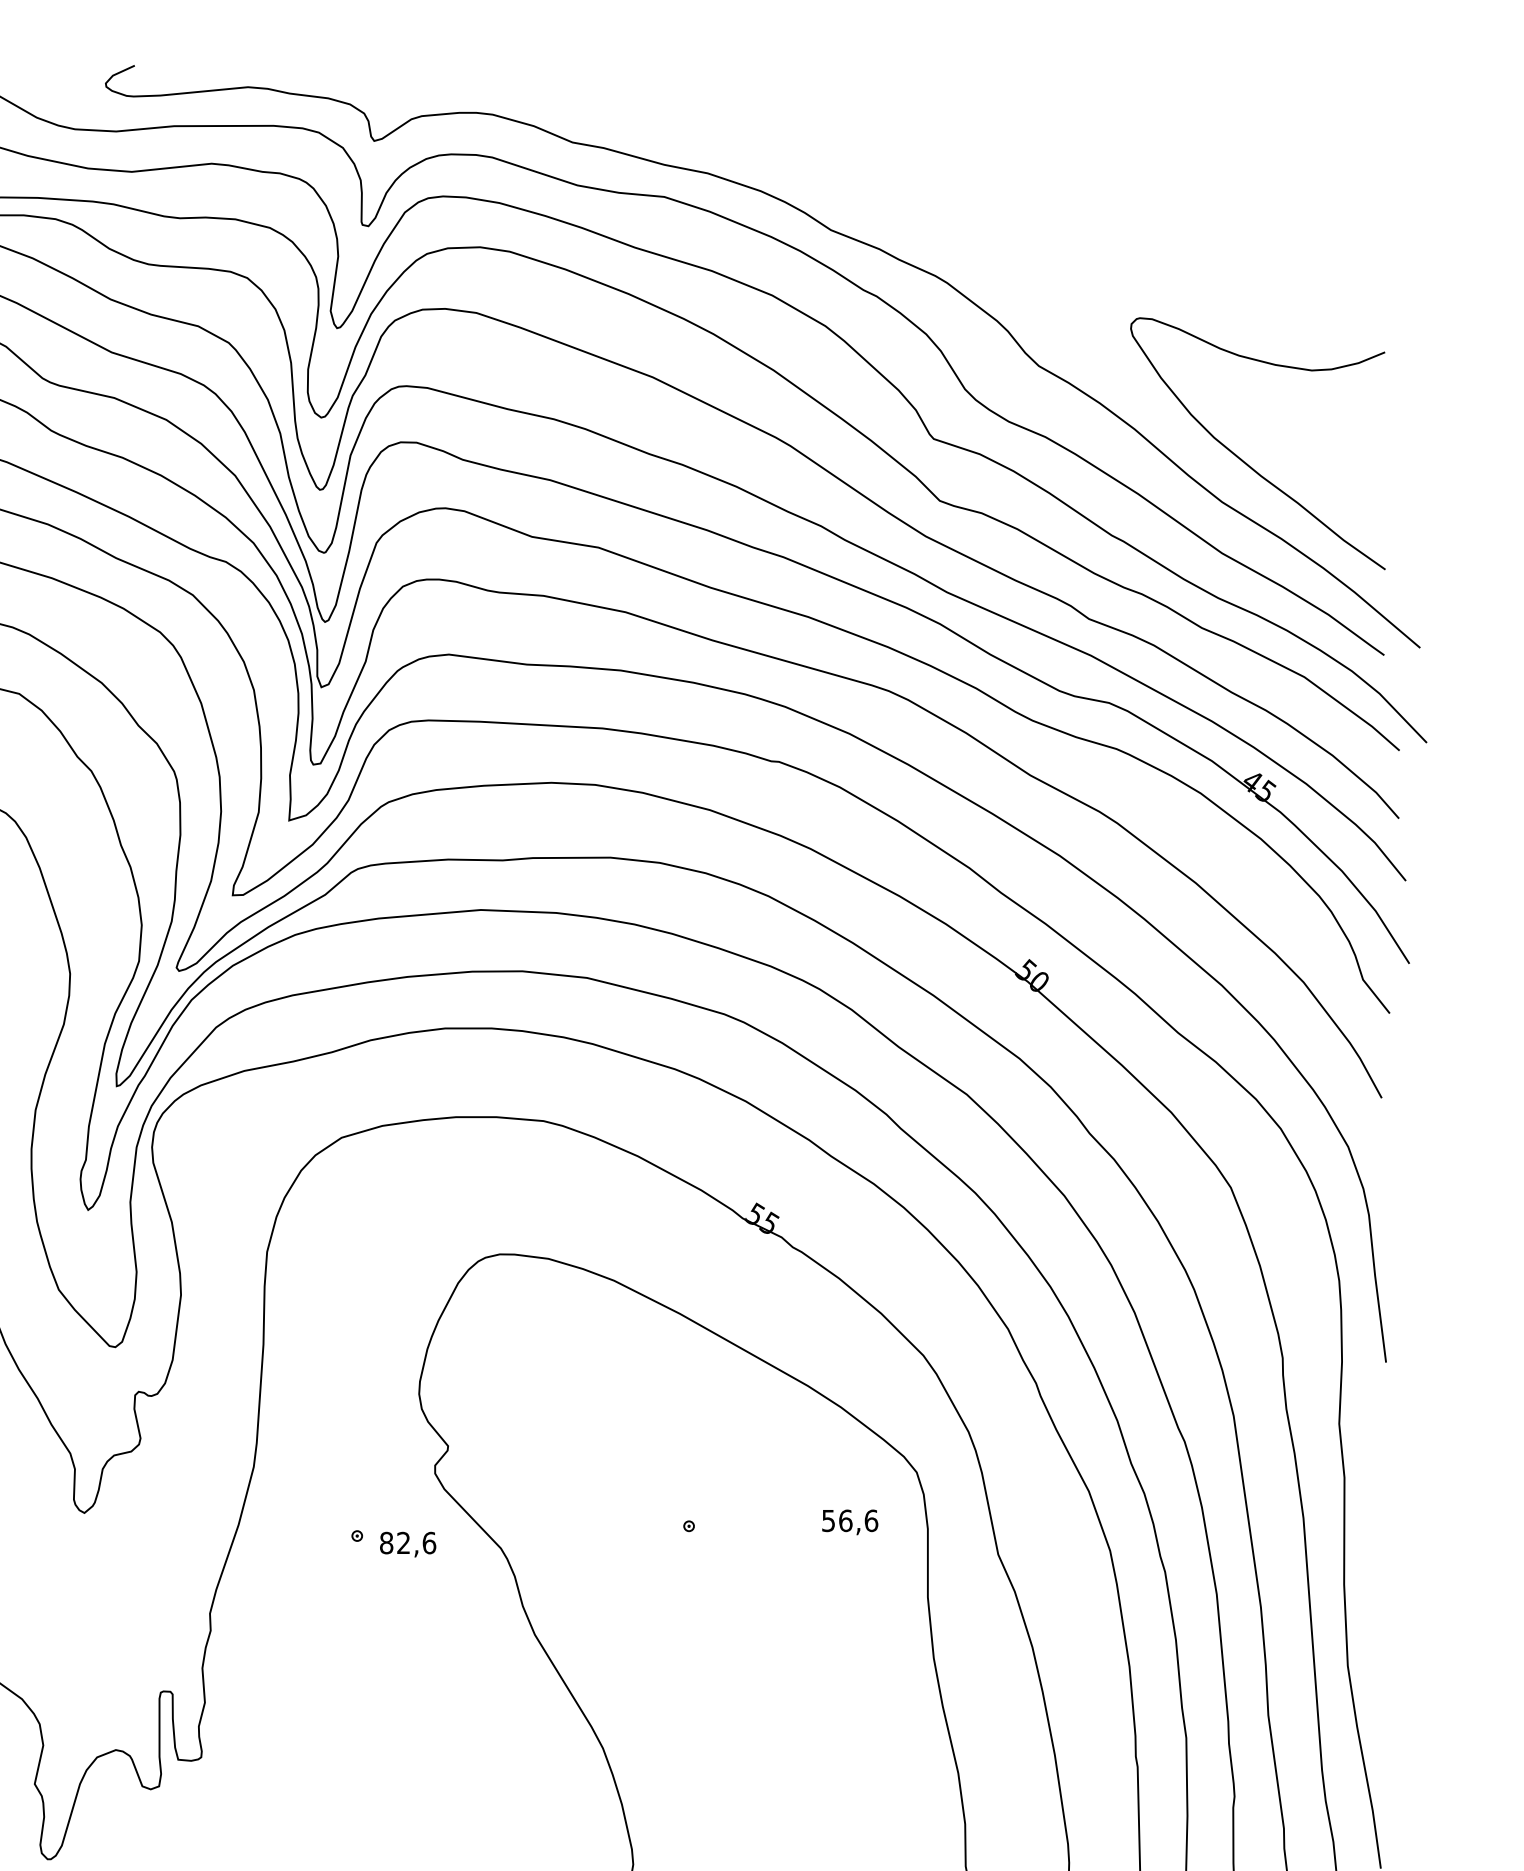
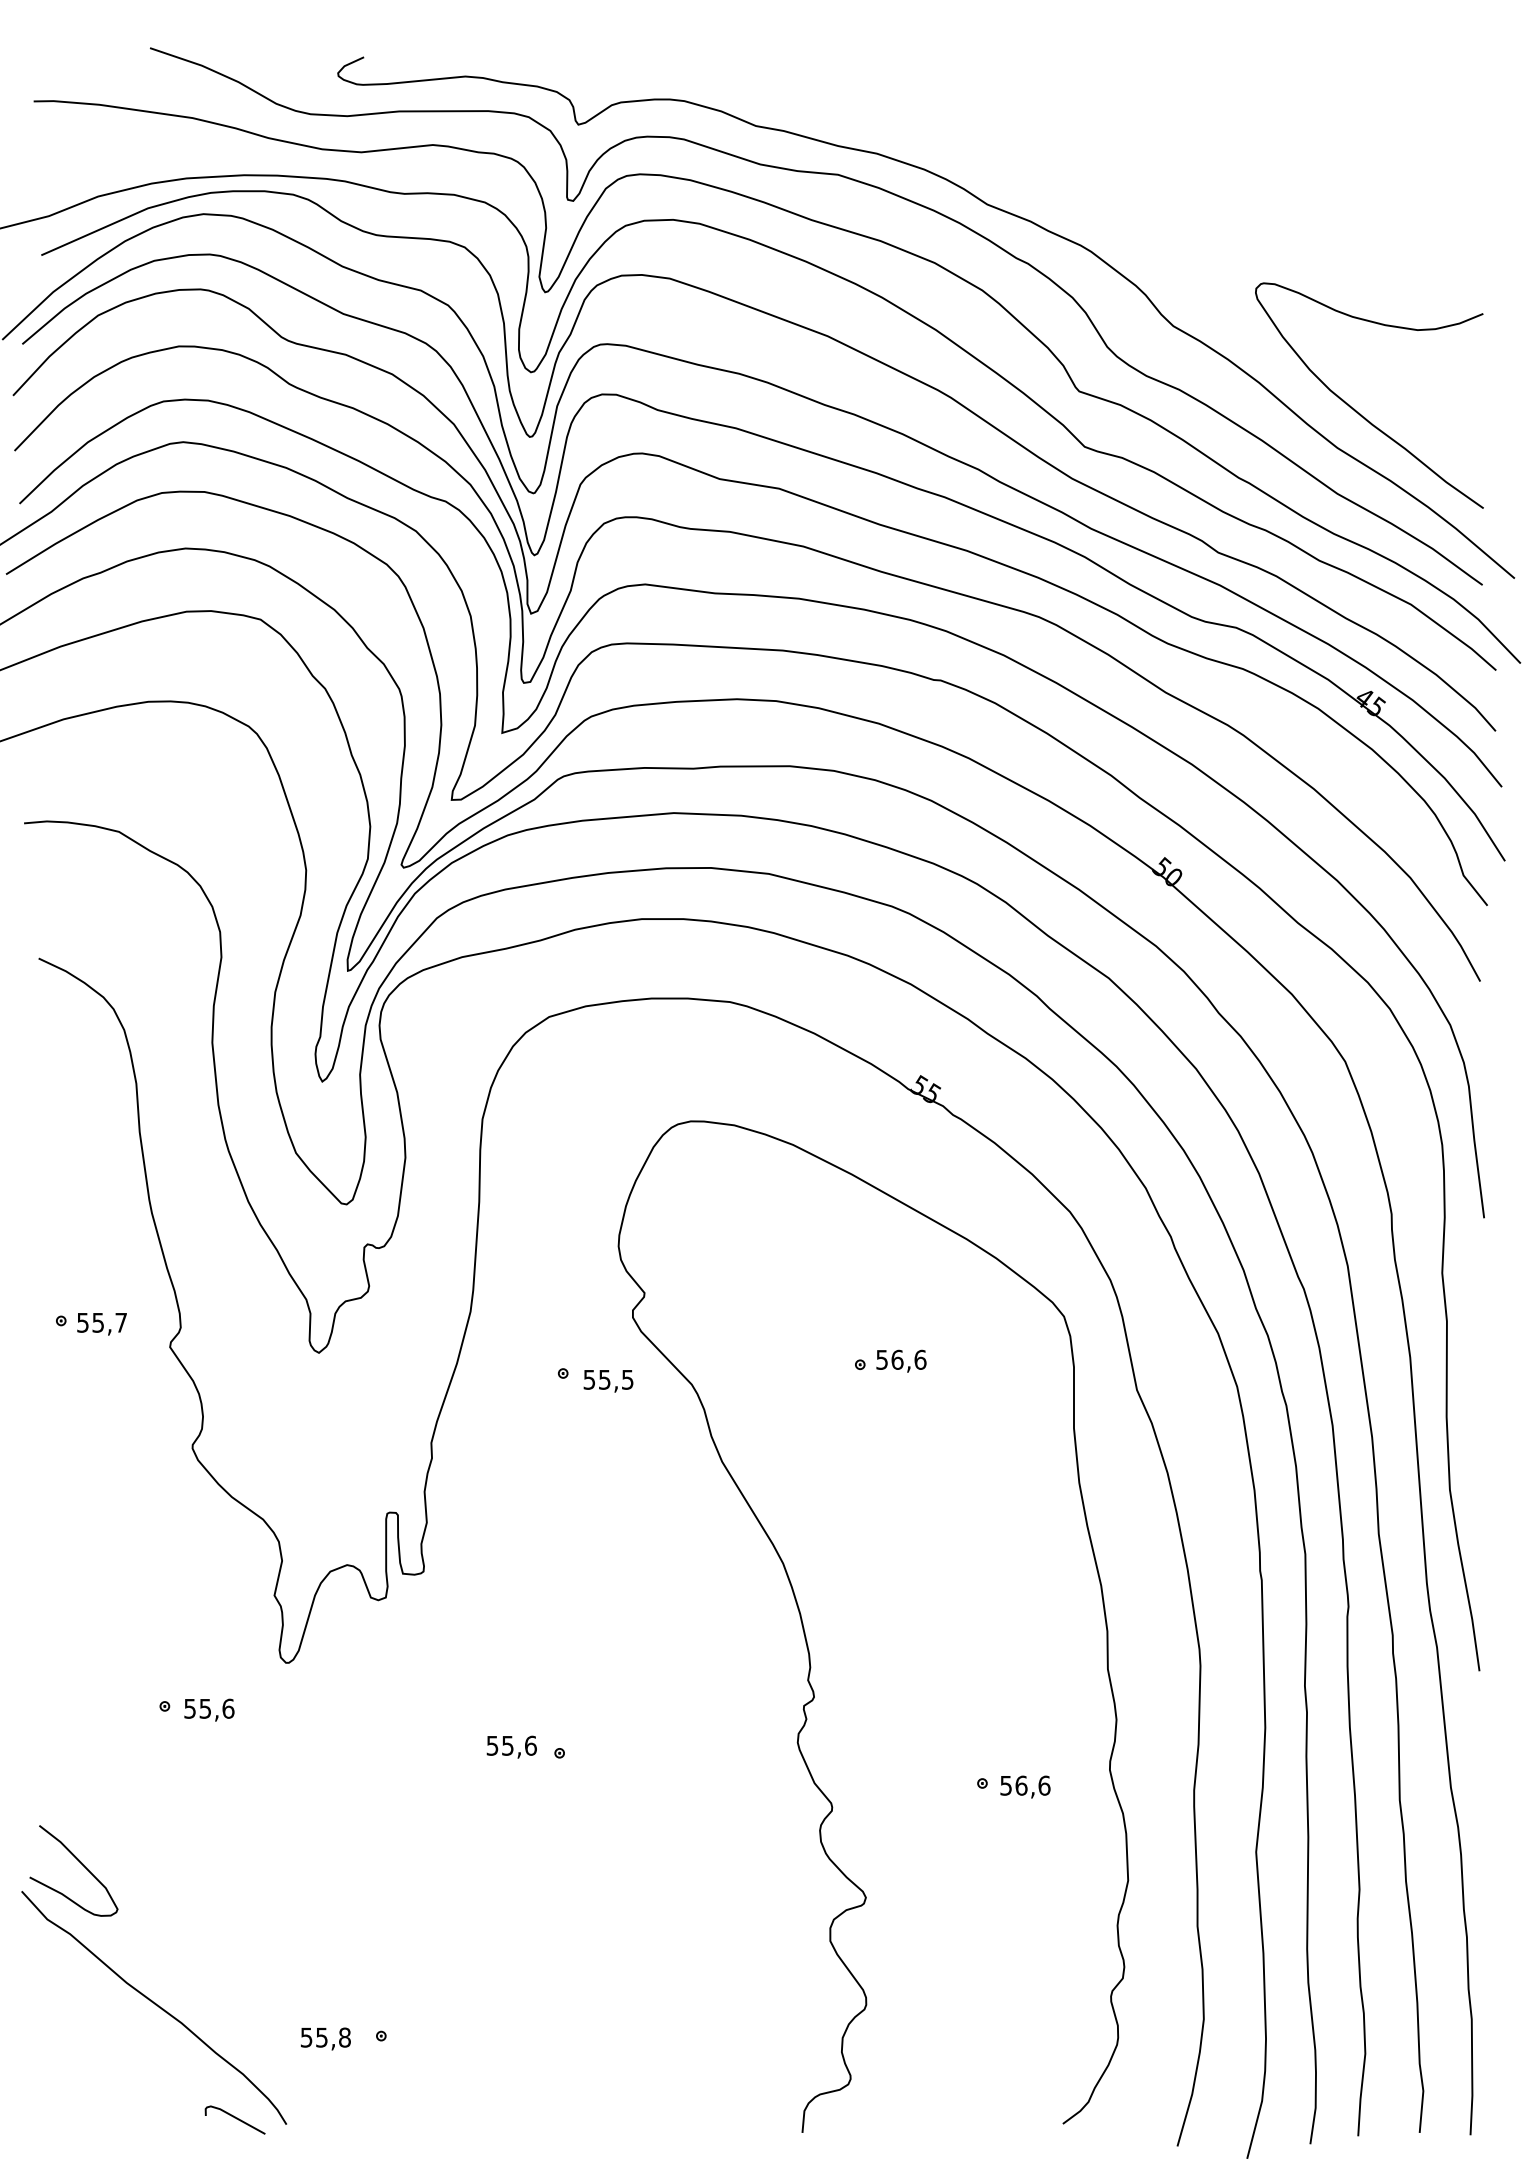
text: (850, 1521) -> (901, 1360), moved
text: (407, 1542) -> (608, 1379), 82,6 -> 55,5

